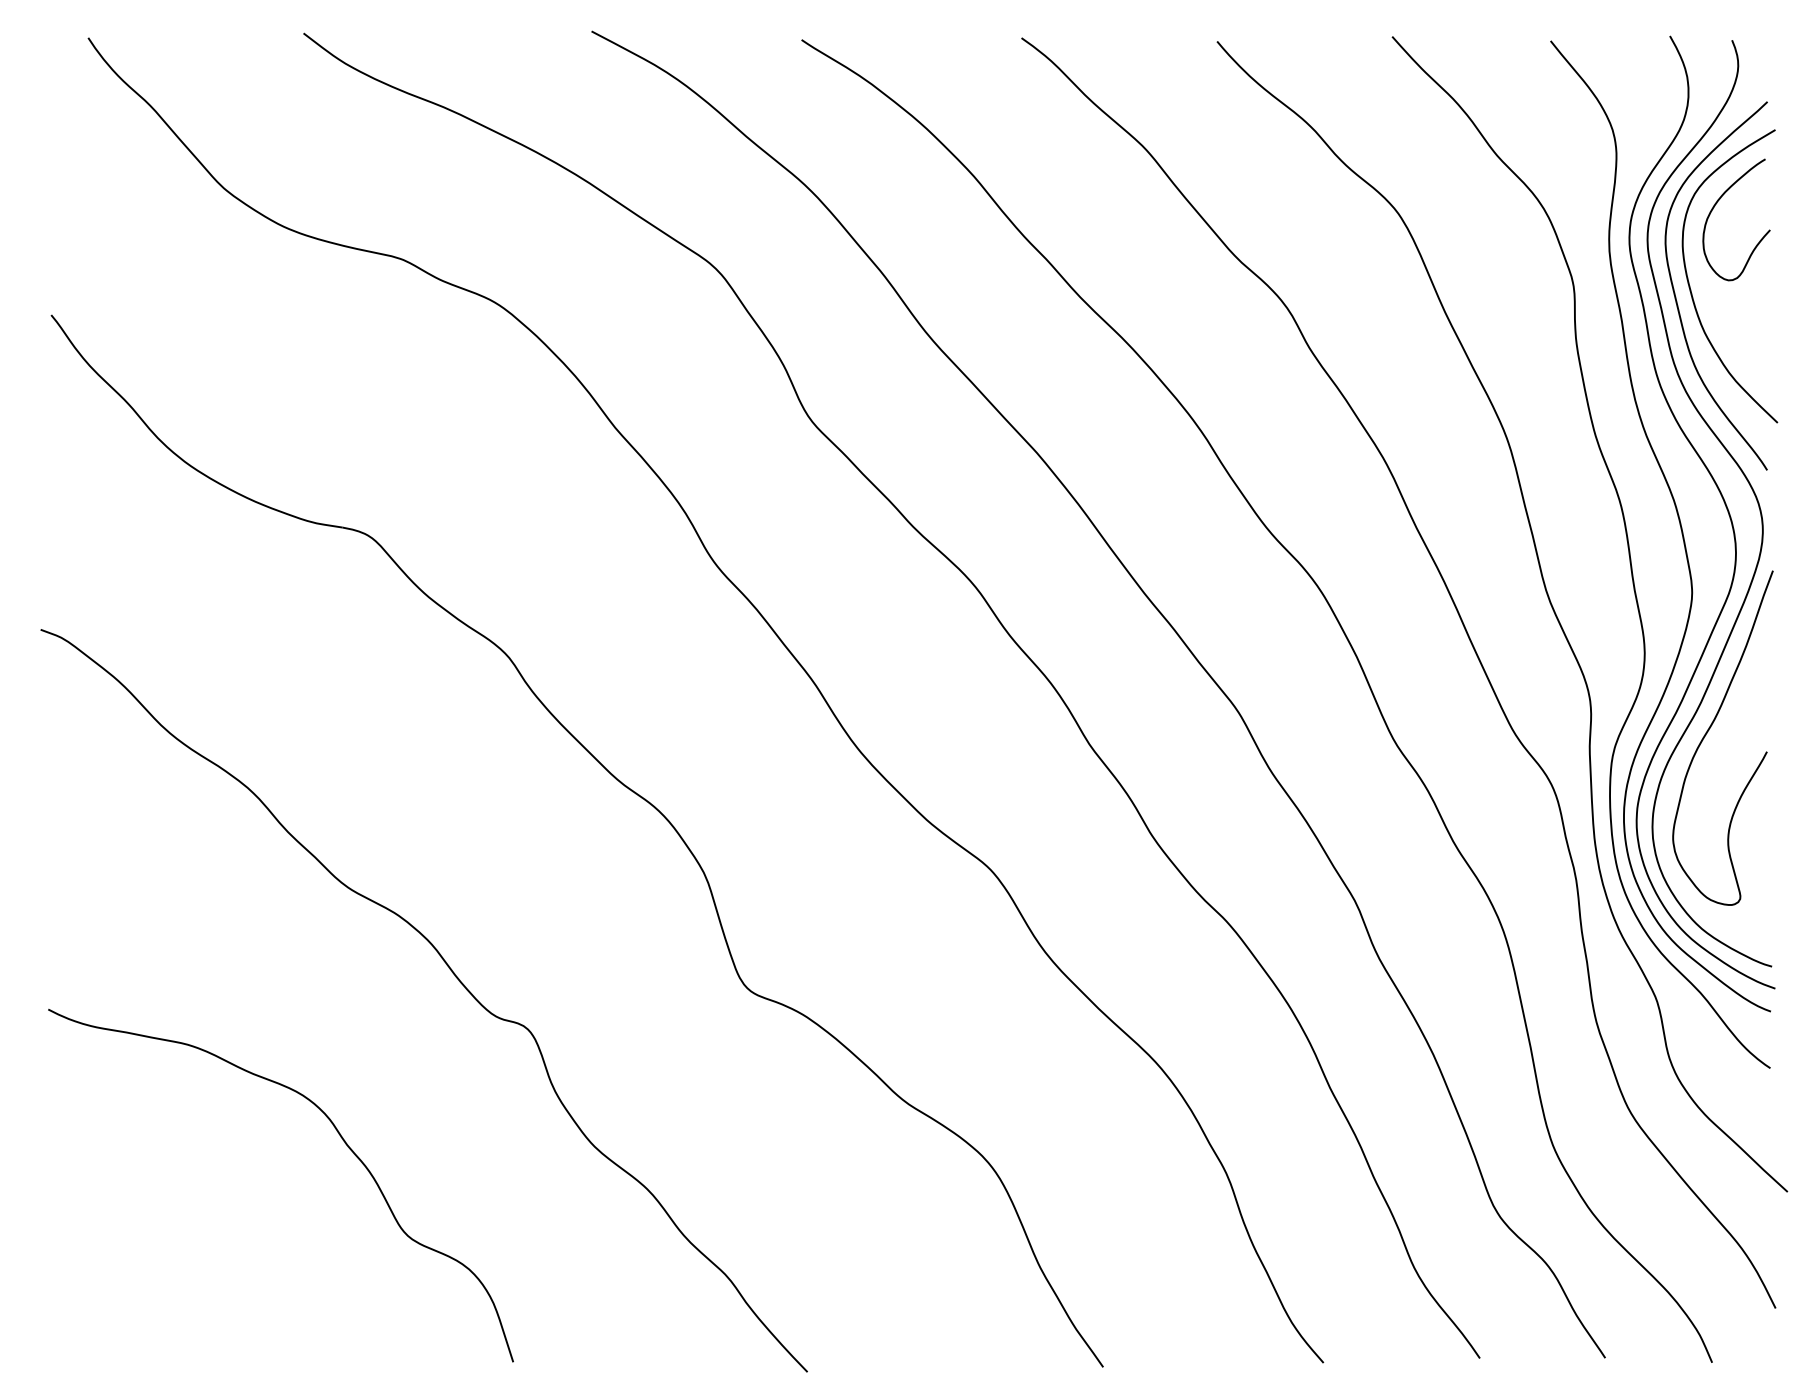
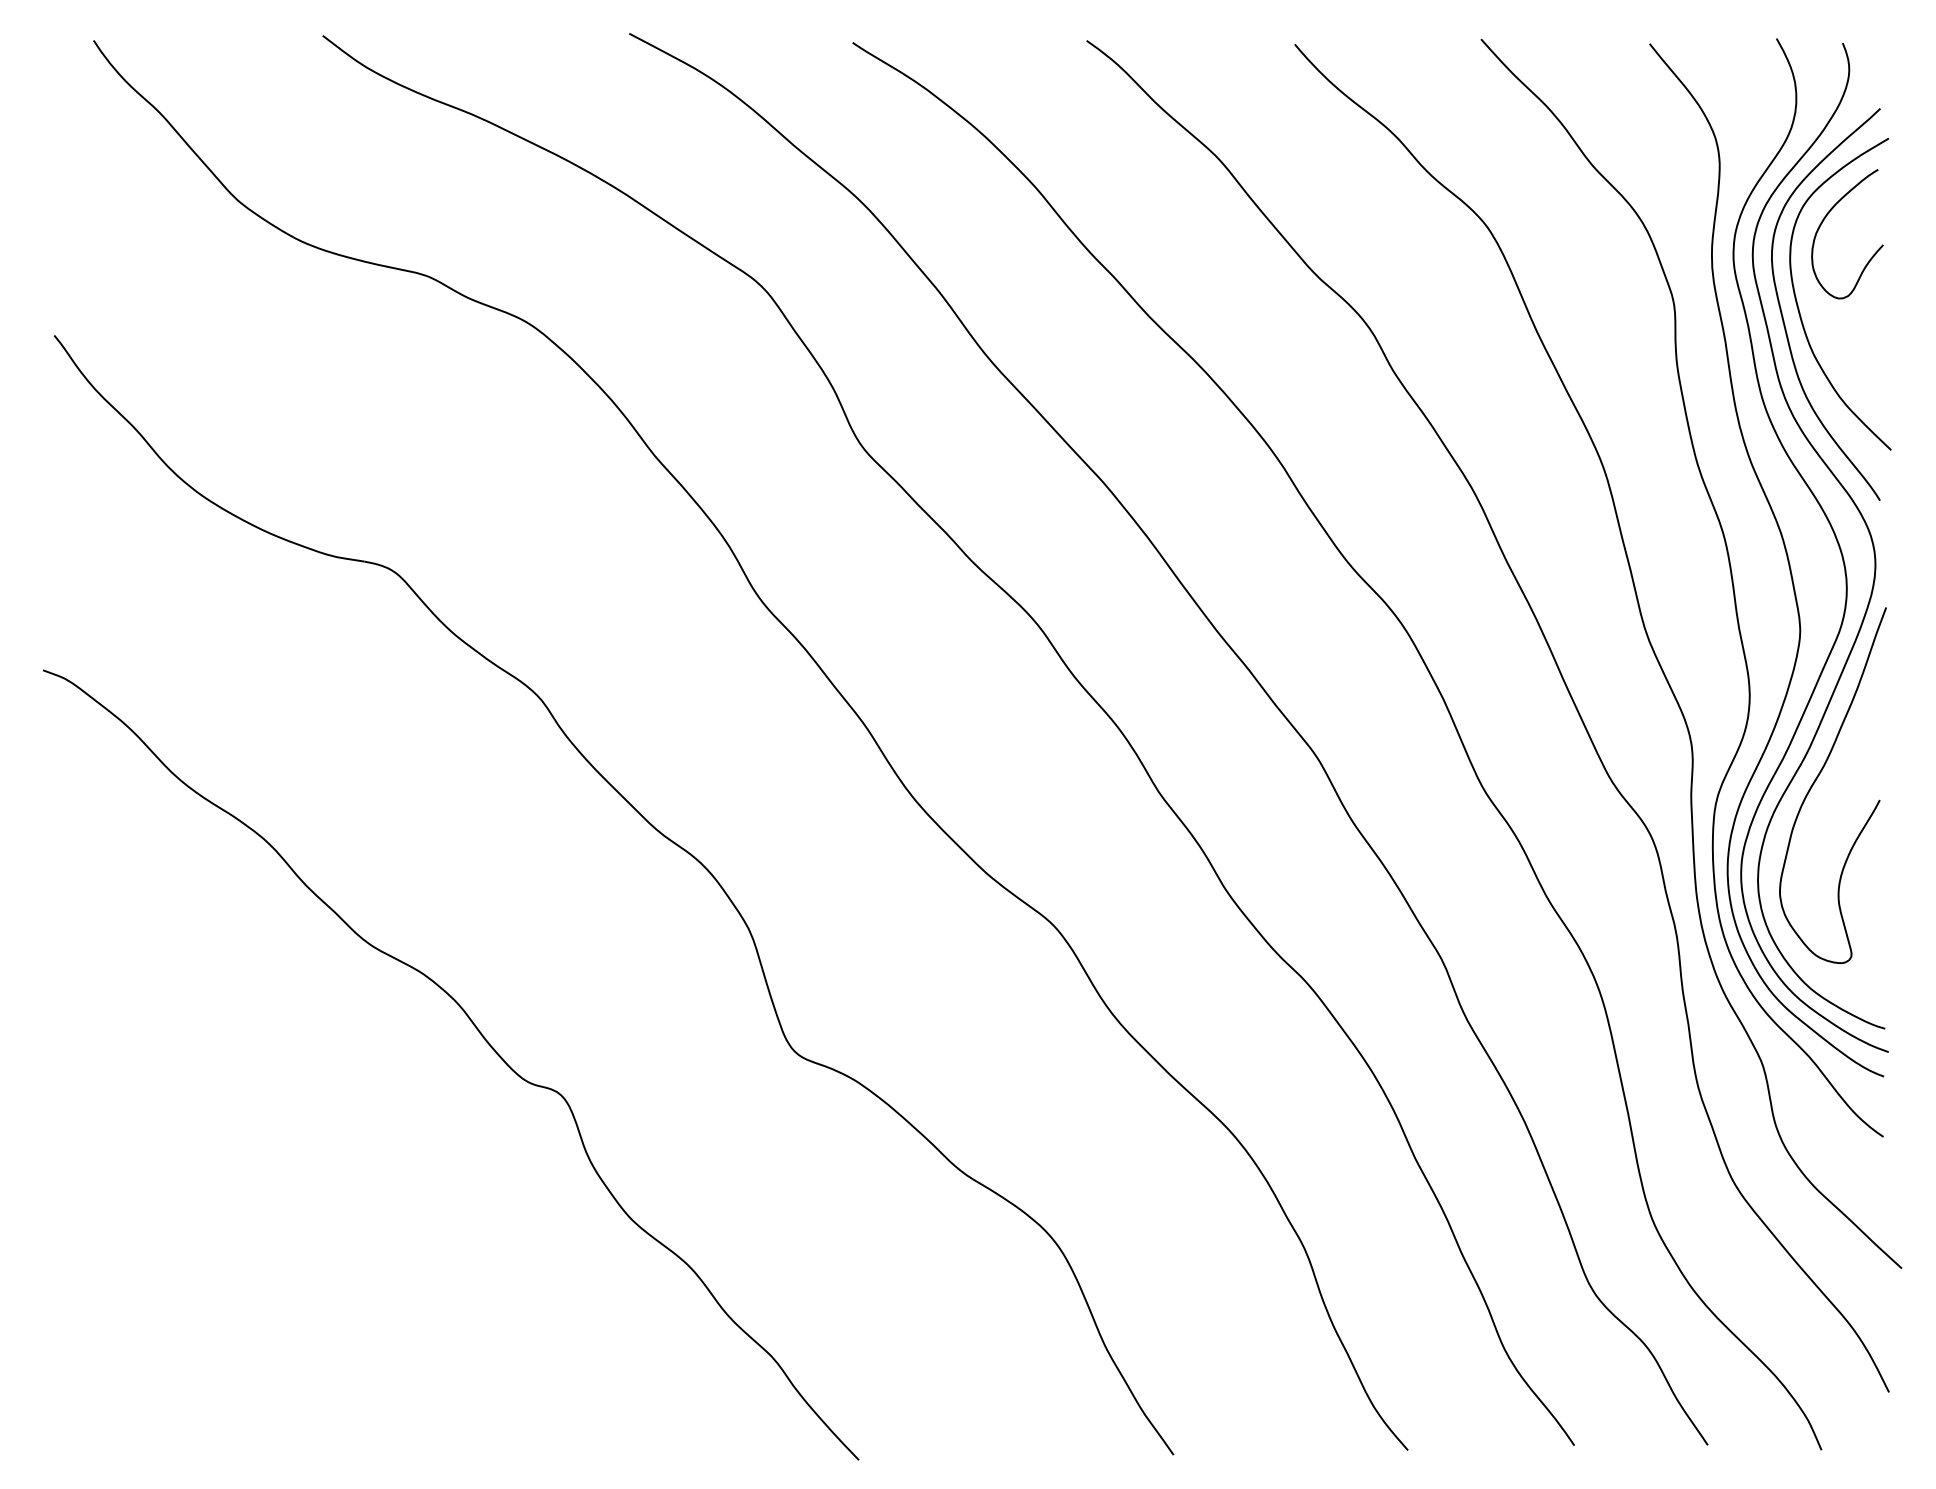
curve: (342, 1140) -> (364, 1213), removed

